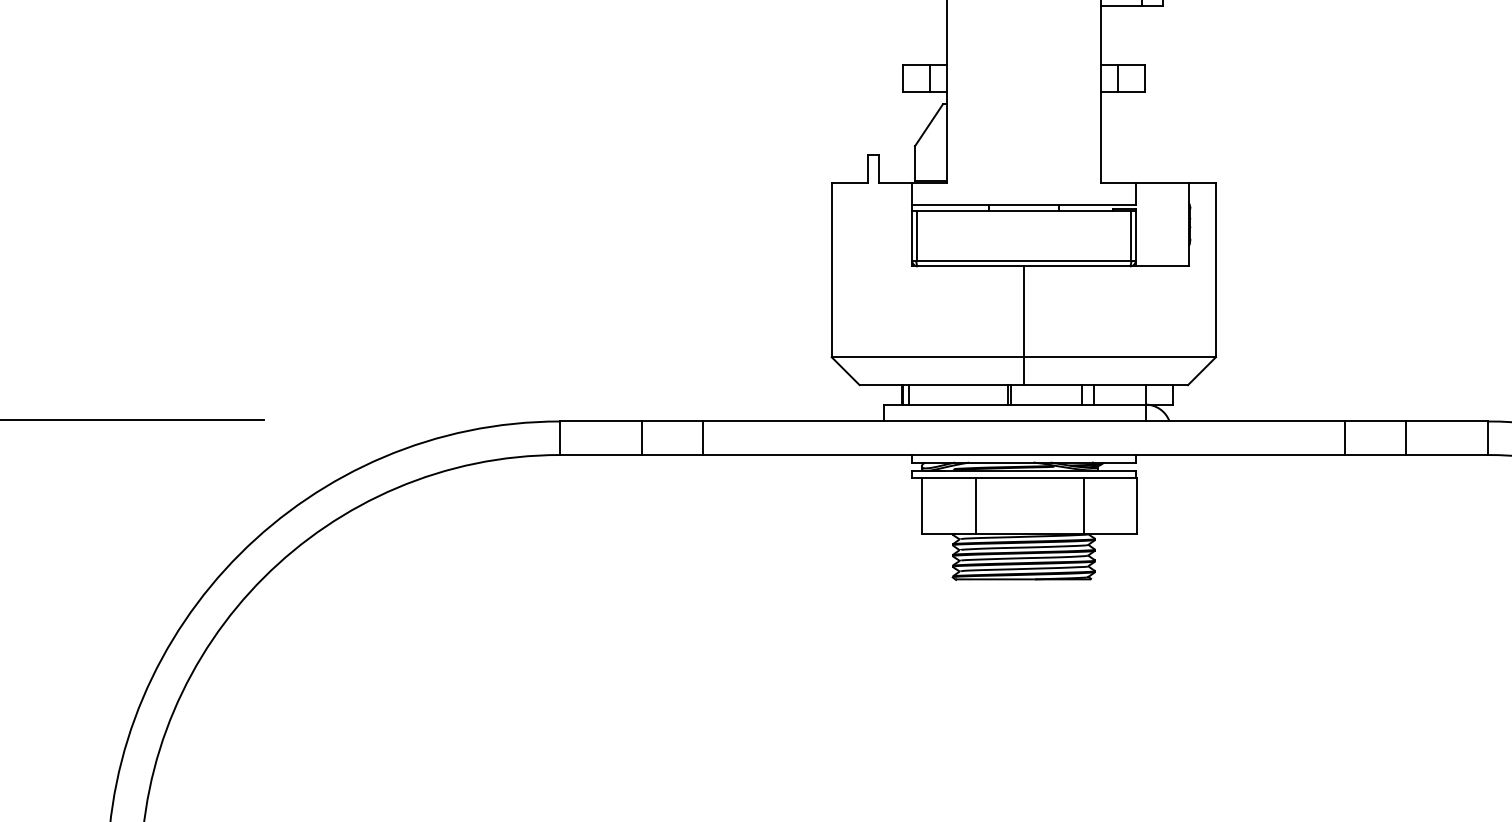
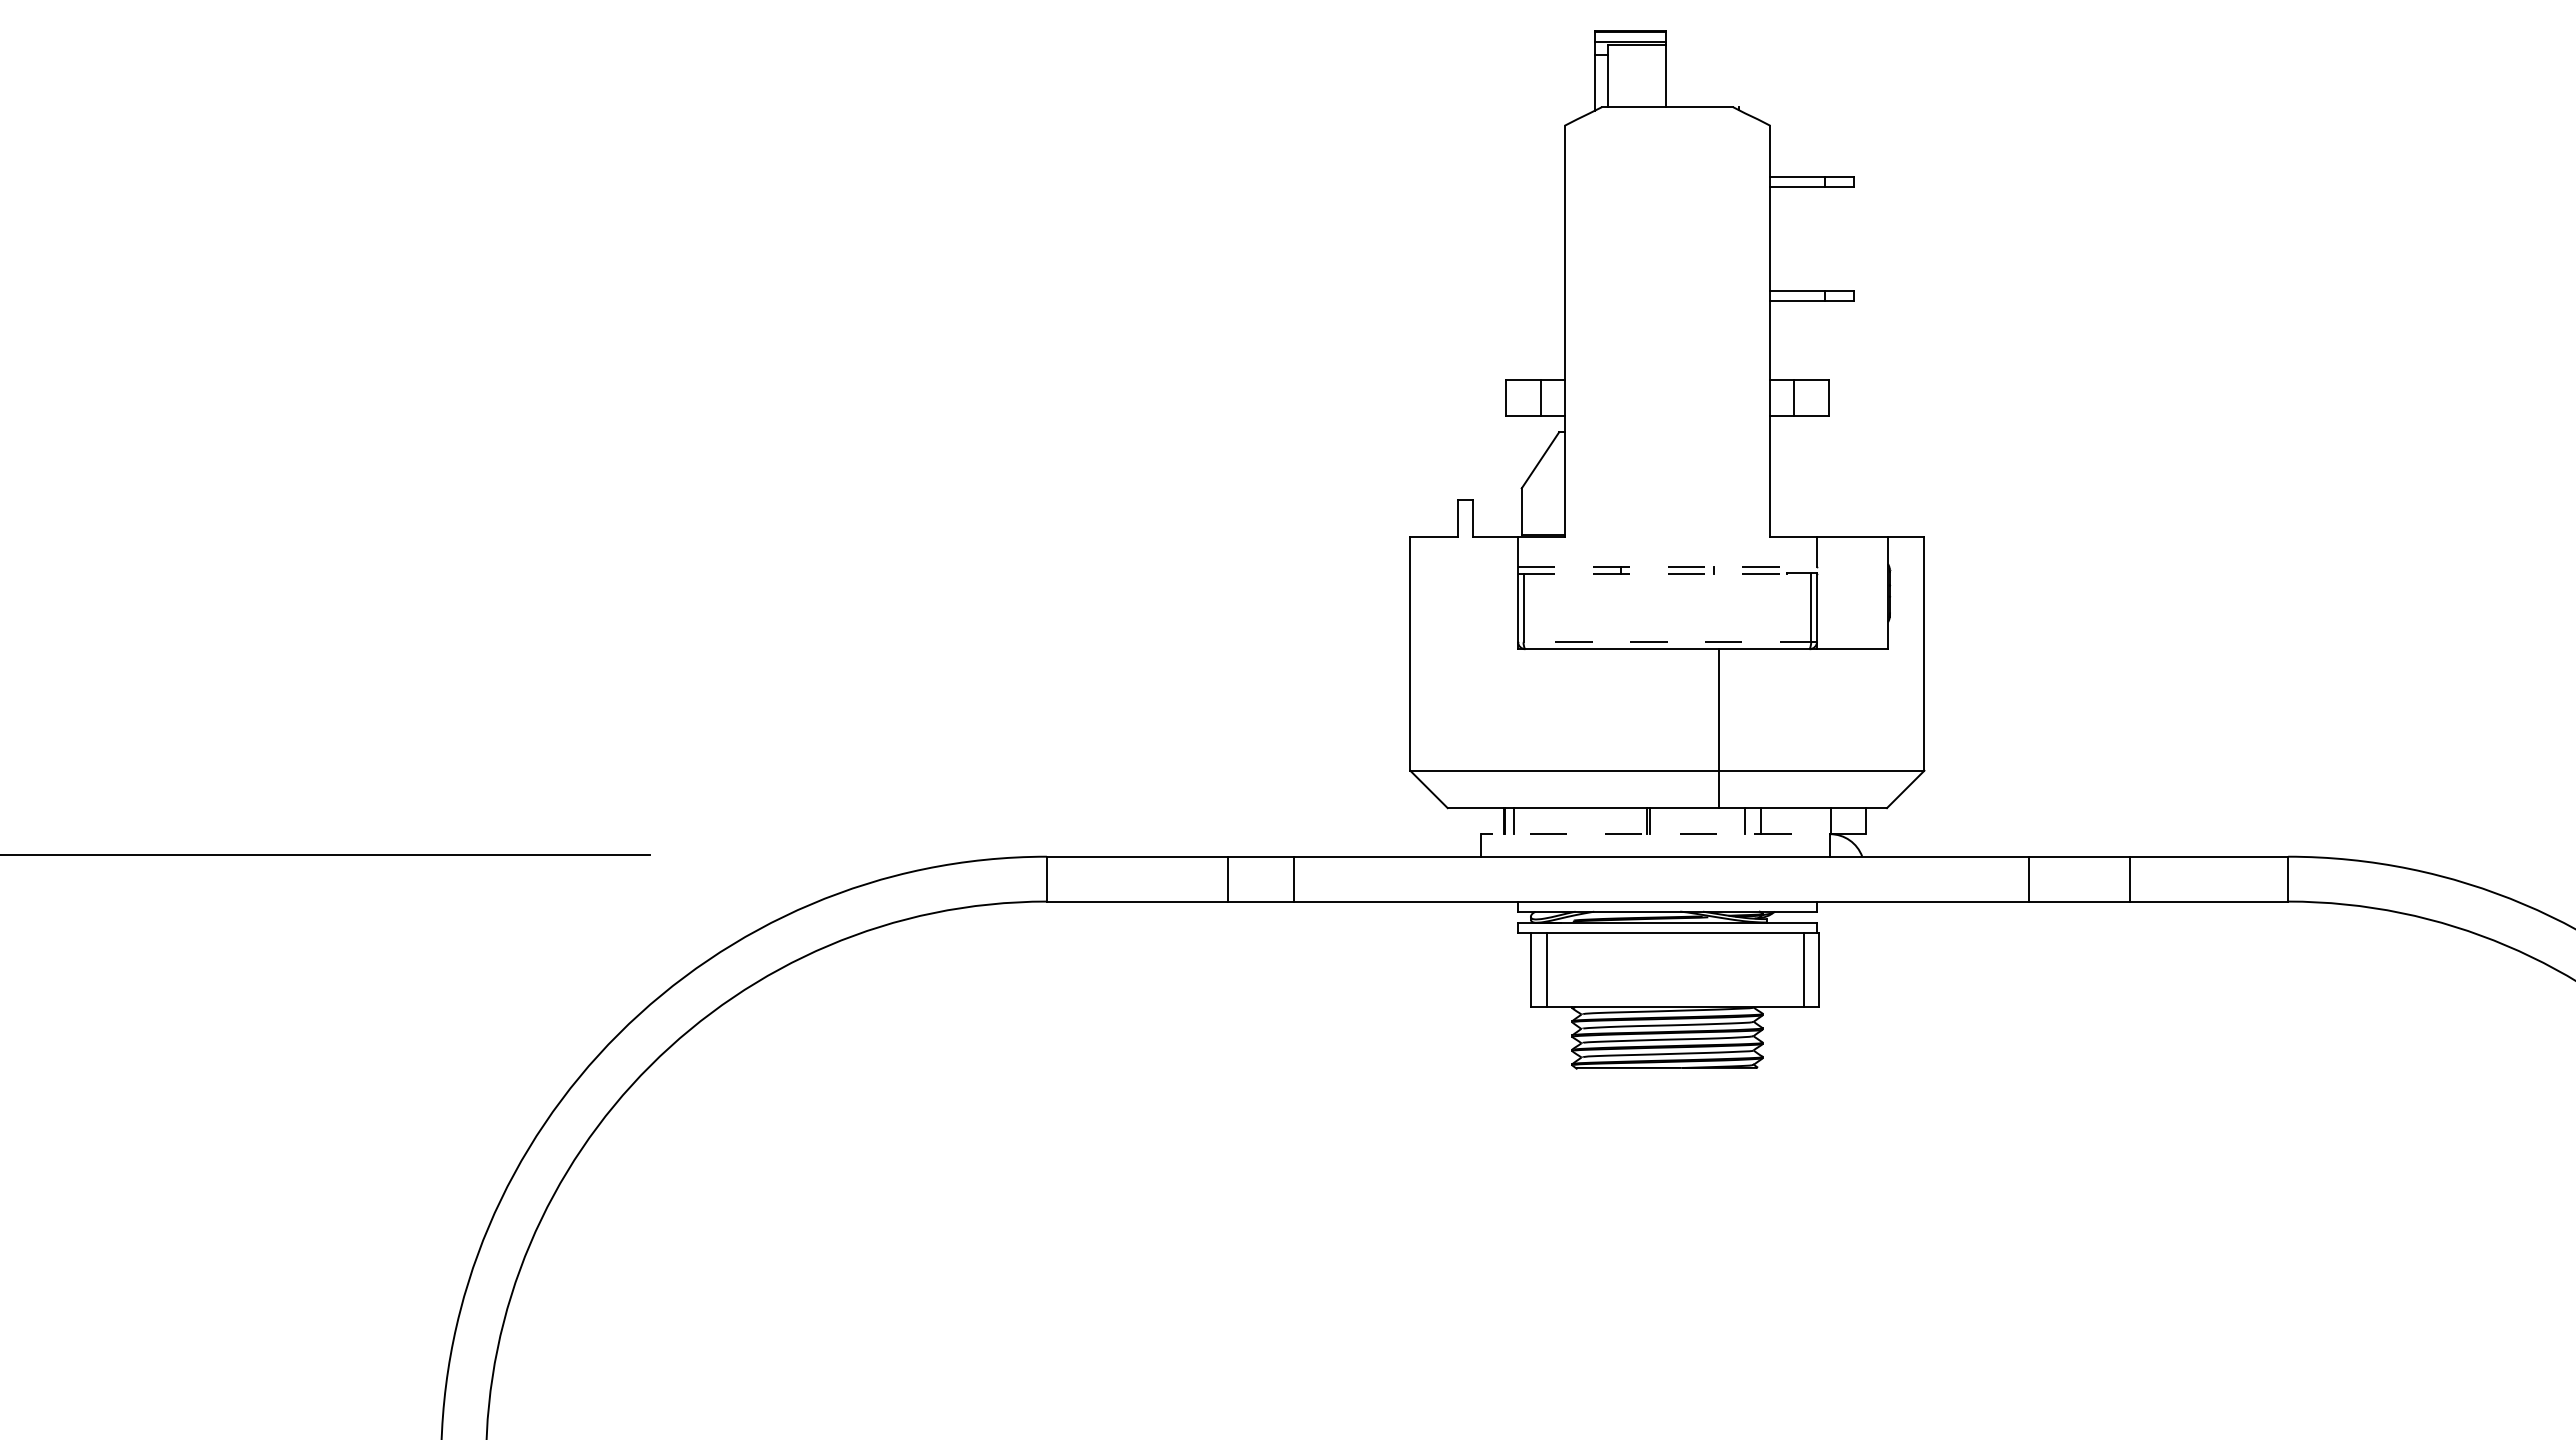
line: (1023, 204) -> (1667, 566), solid -> dashed
line: (1023, 210) -> (1667, 574), solid -> dashed
line: (1023, 260) -> (1667, 641), solid -> dashed
line: (1023, 325) -> (1718, 728), moved
line: (1028, 404) -> (1673, 834), solid -> dashed
line: (642, 437) -> (1228, 878), moved
line: (702, 437) -> (1293, 878), moved
line: (1345, 437) -> (2028, 878), moved
line: (1405, 437) -> (2130, 878), moved
line: (976, 505) -> (1547, 969), moved
line: (1083, 505) -> (1804, 969), moved

